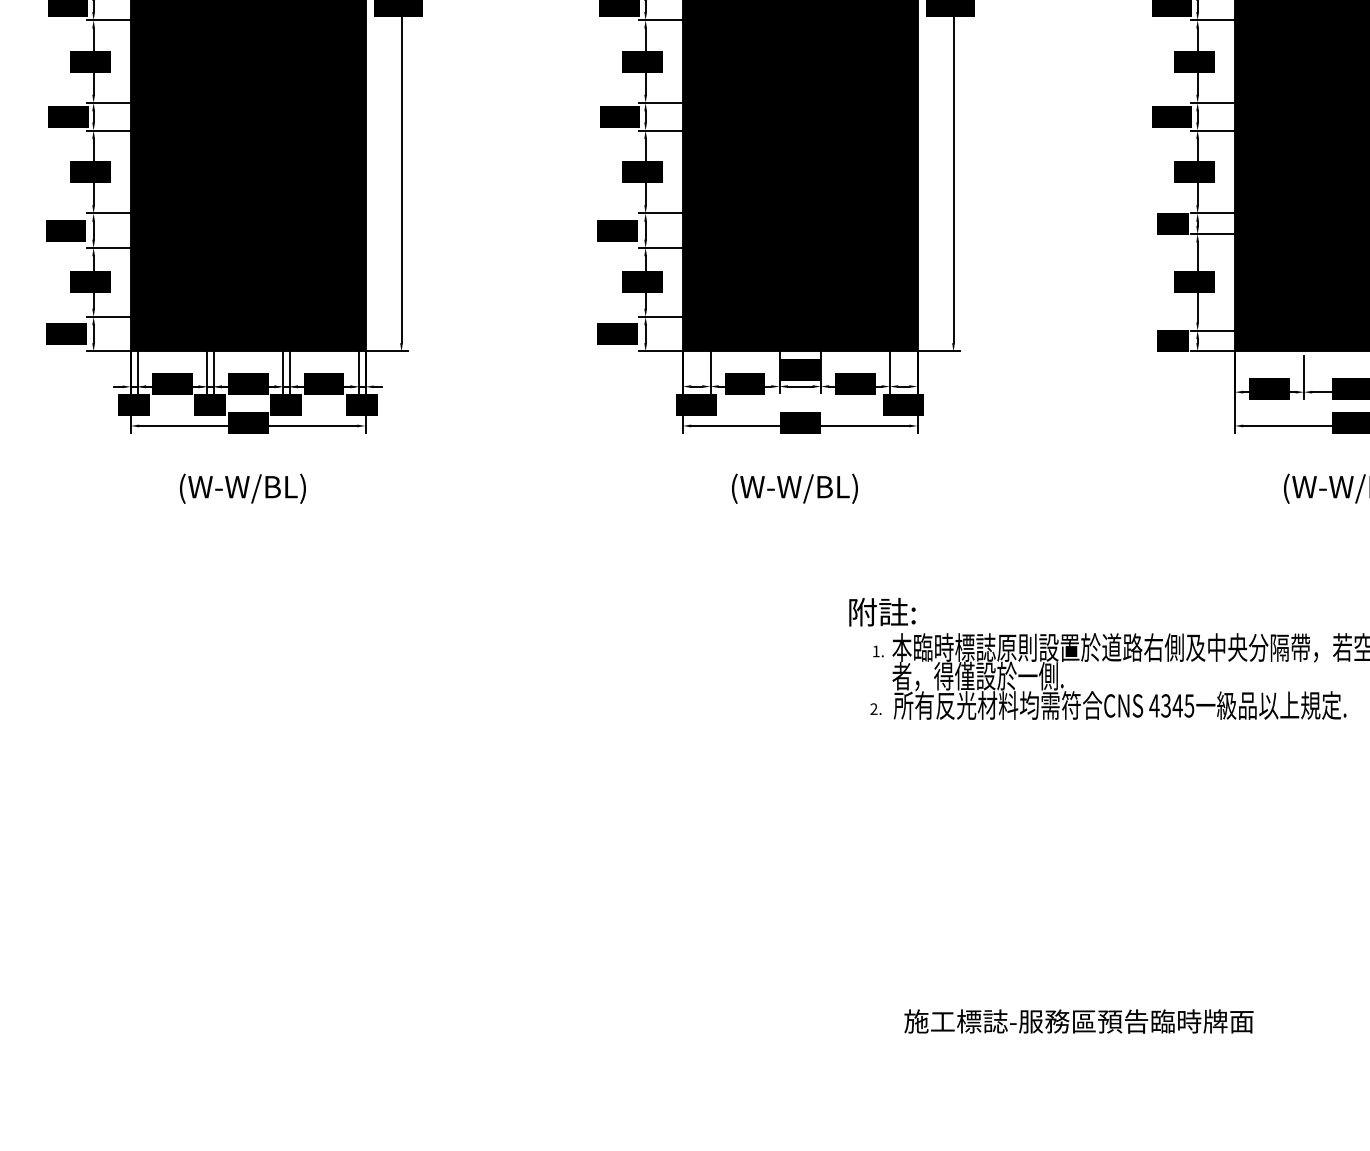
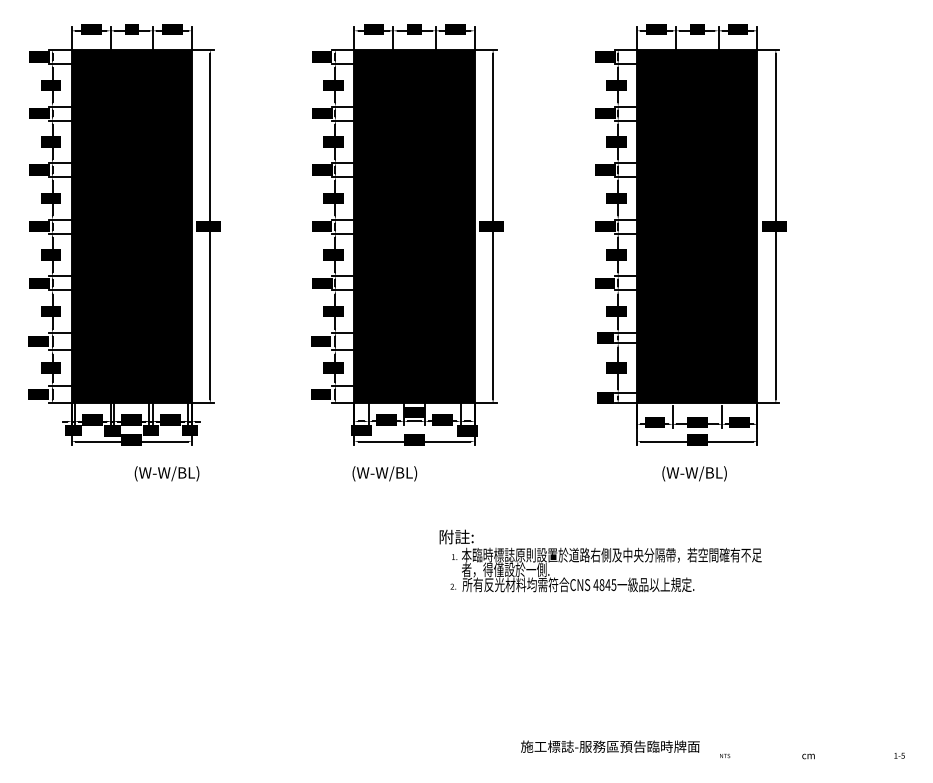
text: (241, 488) -> (166, 473), moved
text: (794, 488) -> (384, 473), moved
text: (1165, 704) -> (601, 584), 4345 -> 4845
text: (1079, 1021) -> (610, 746), moved

